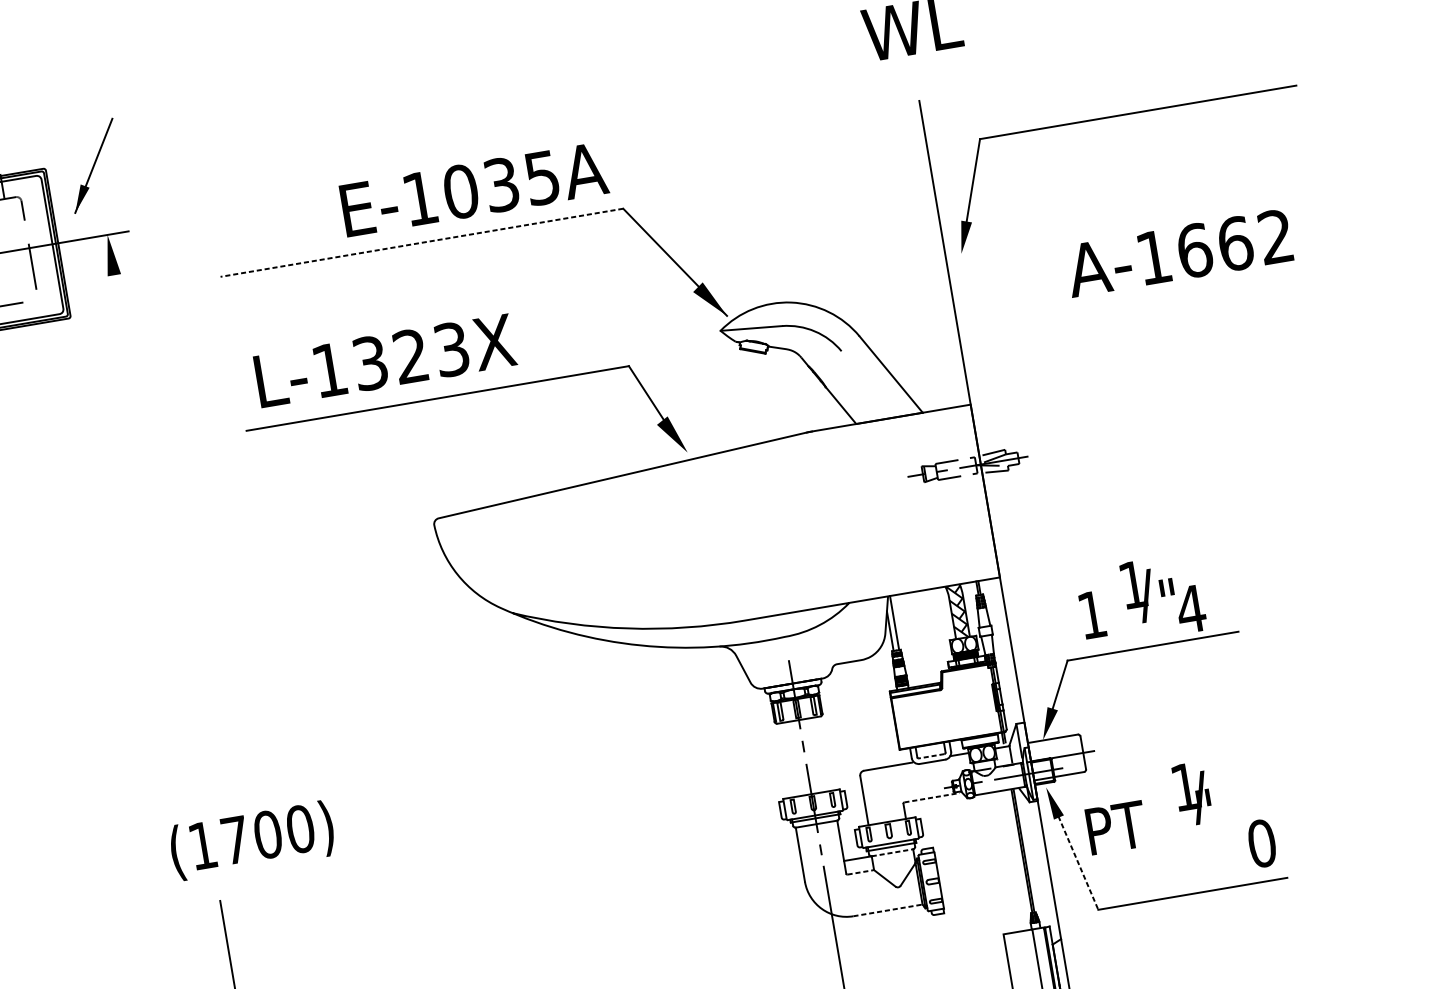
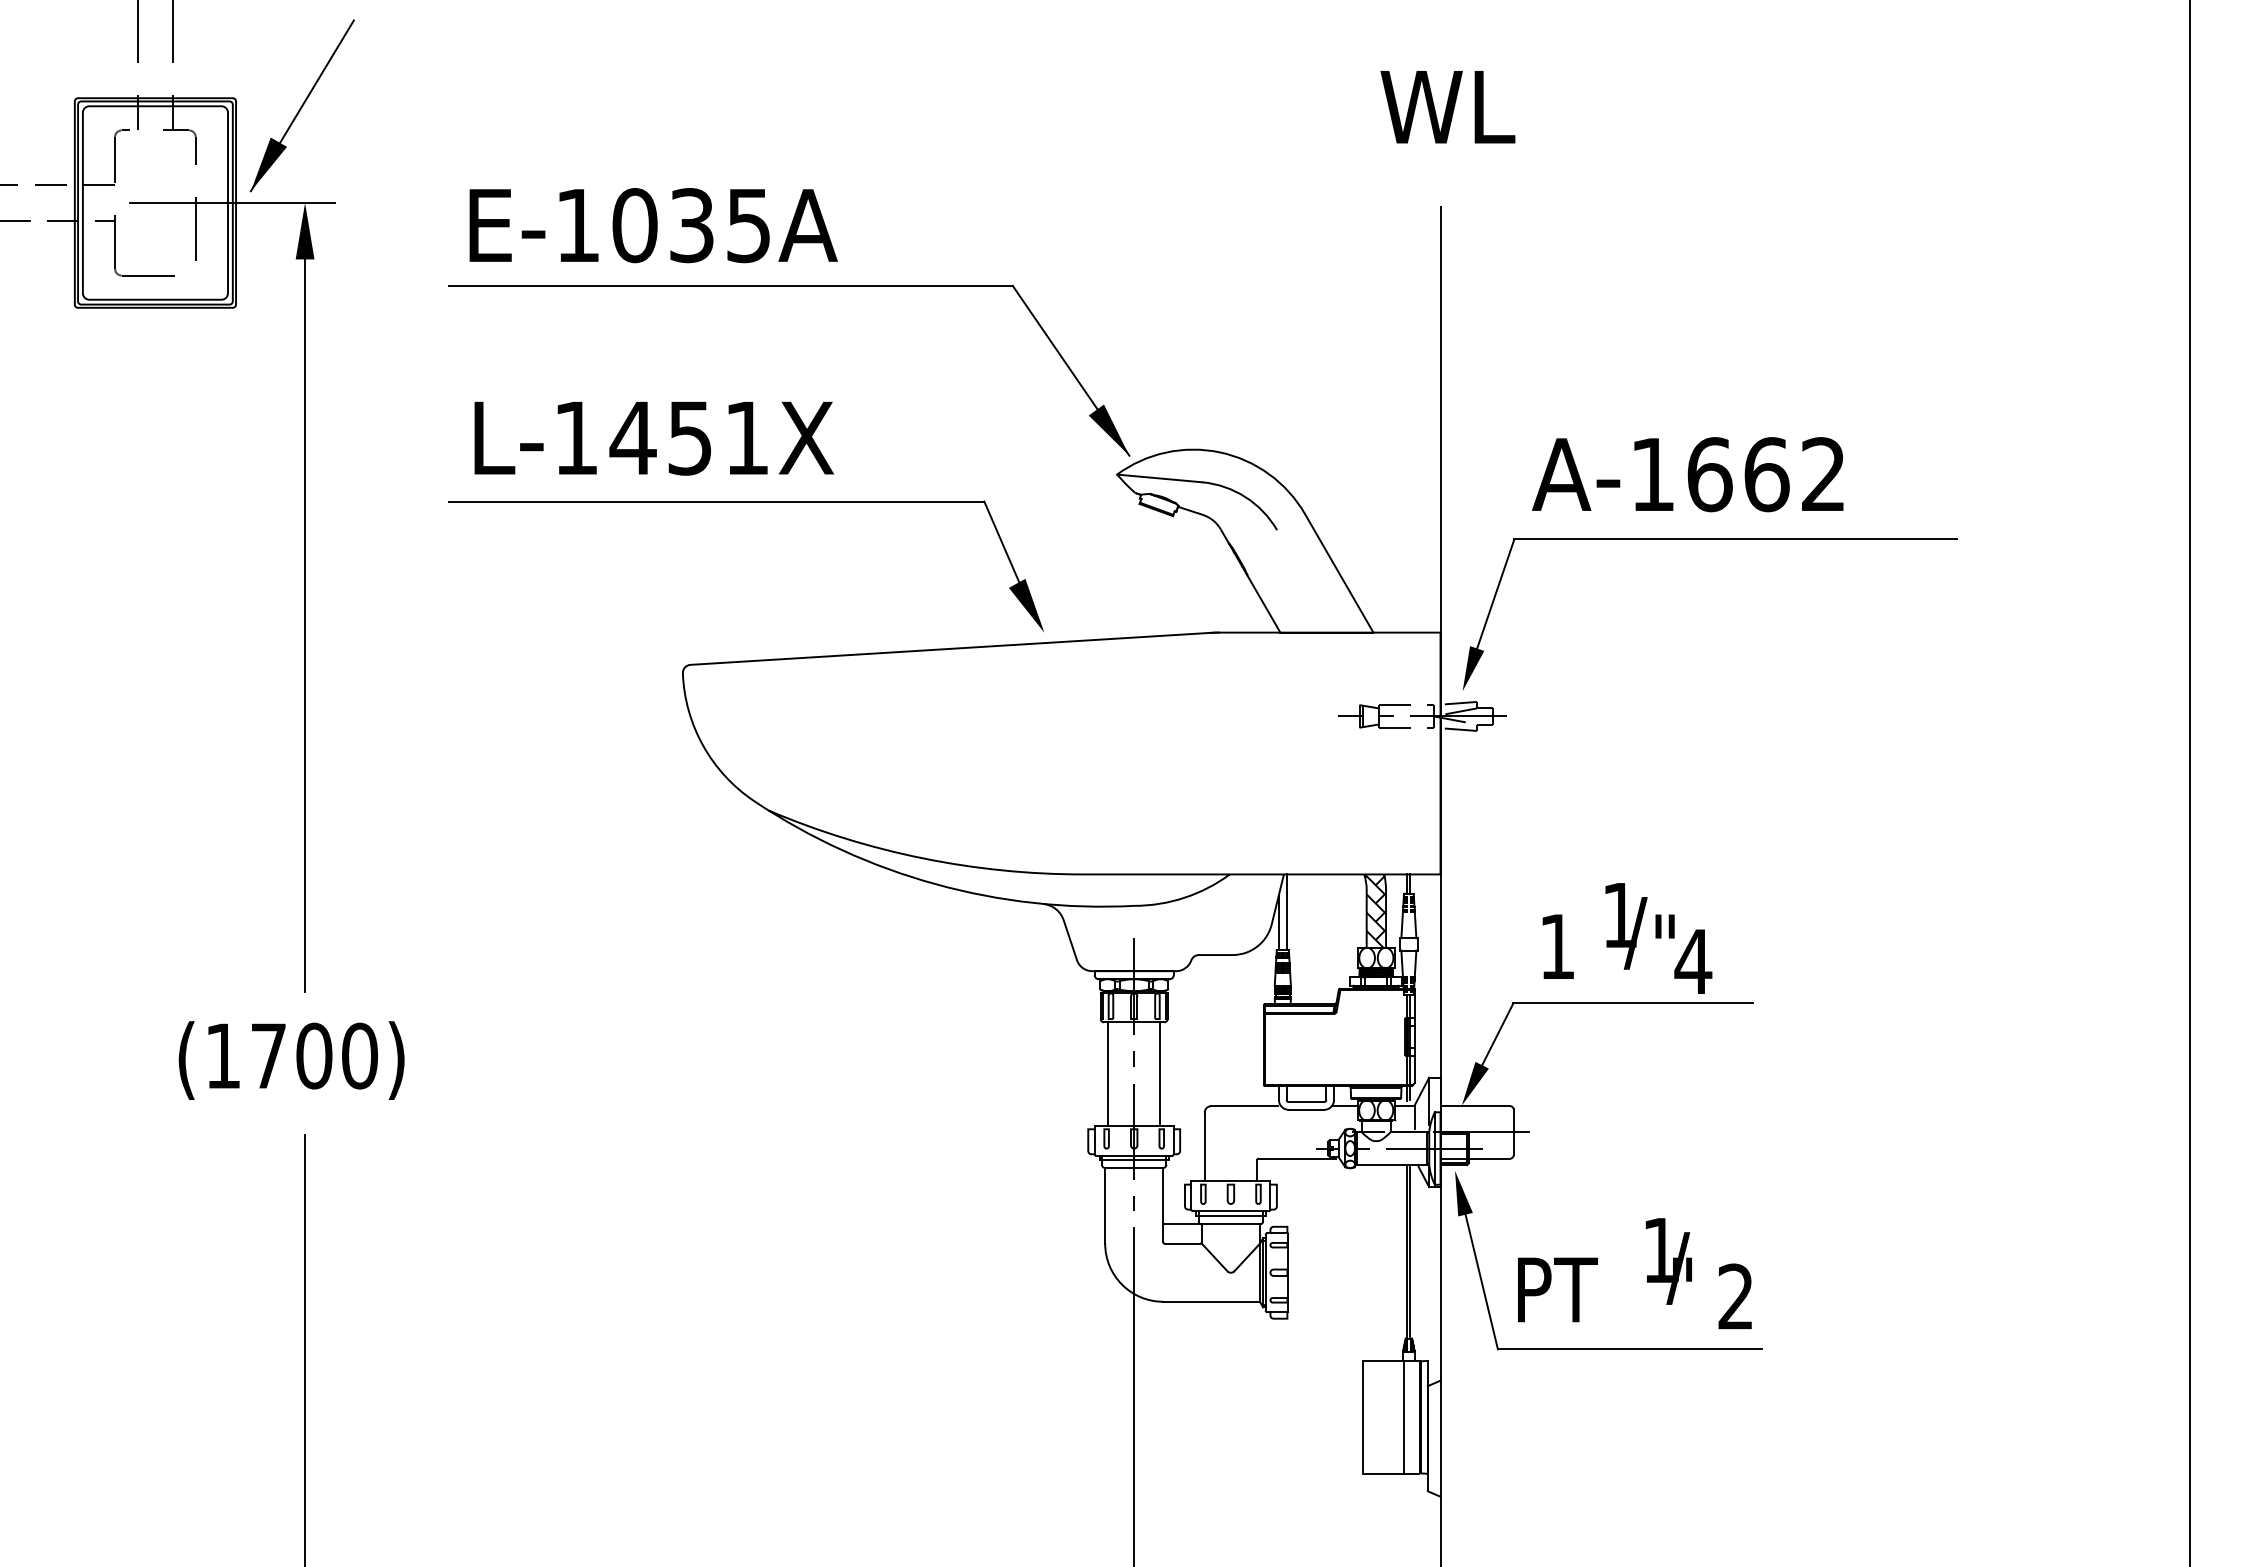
part: (1119, 115) -> (1709, 539), moved
part: (93, 165) -> (301, 105), size x1.43
text: (474, 189) -> (653, 225), moved
line: (422, 243) -> (731, 286), dashed -> solid
text: (1178, 253) -> (1687, 474), moved
text: (409, 356) -> (688, 437), L-1323X -> L-1451X
line: (158, 533) -> (305, 621), added
line: (824, 754) -> (1160, 1074), added
line: (931, 756) -> (1306, 1102), dashed -> solid
line: (786, 760) -> (1108, 1074), added
line: (932, 797) -> (1297, 1158), dashed -> solid
text: (1147, 808) -> (1604, 1270), moved
text: (252, 840) -> (291, 1060), moved
text: (1262, 843) -> (1736, 1296), 0 -> 2
line: (892, 852) -> (1231, 1224), dashed -> solid
line: (1076, 859) -> (1480, 1275), dashed -> solid
line: (860, 872) -> (1182, 1243), dashed -> solid
line: (888, 910) -> (1212, 1301), dashed -> solid

